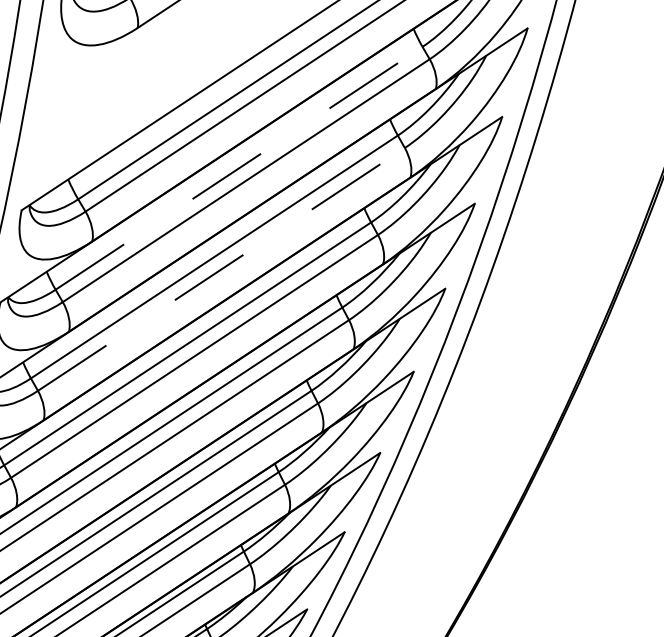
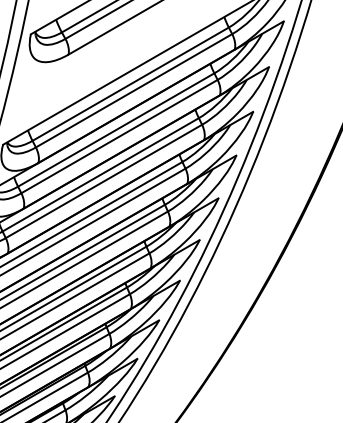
line: (239, 167) -> (116, 129), dashed -> solid
line: (222, 269) -> (104, 181), dashed -> solid

